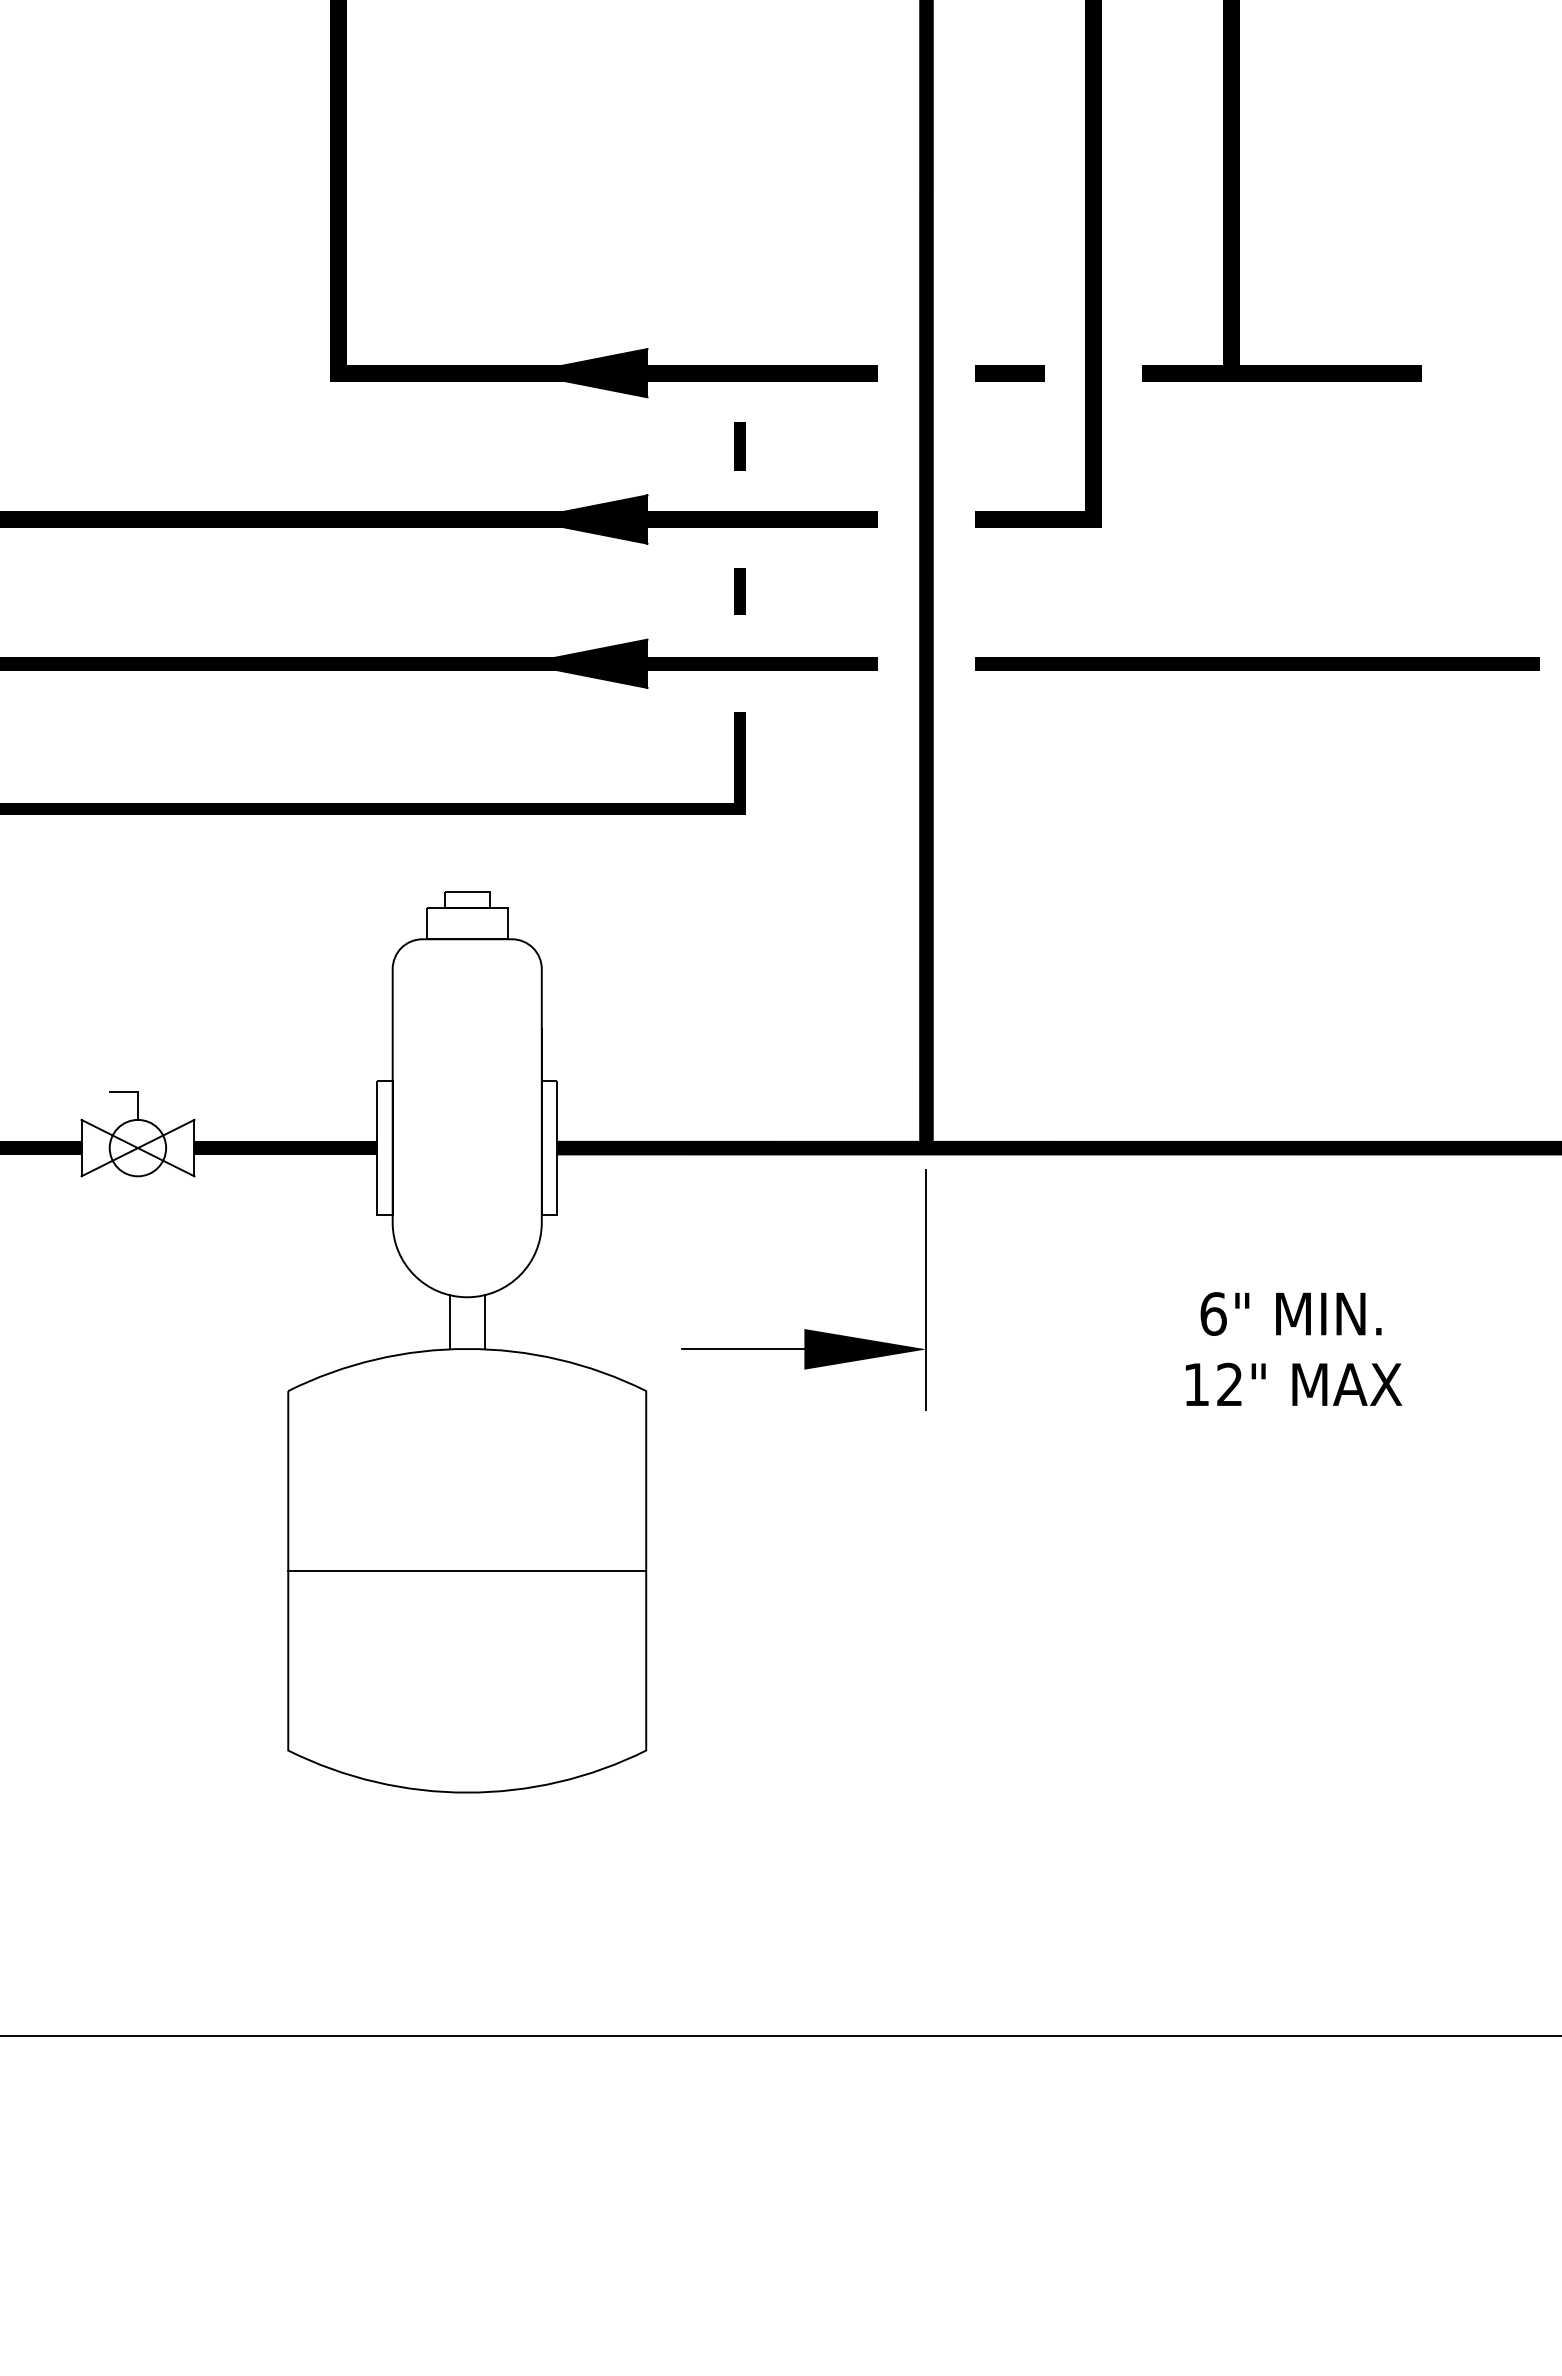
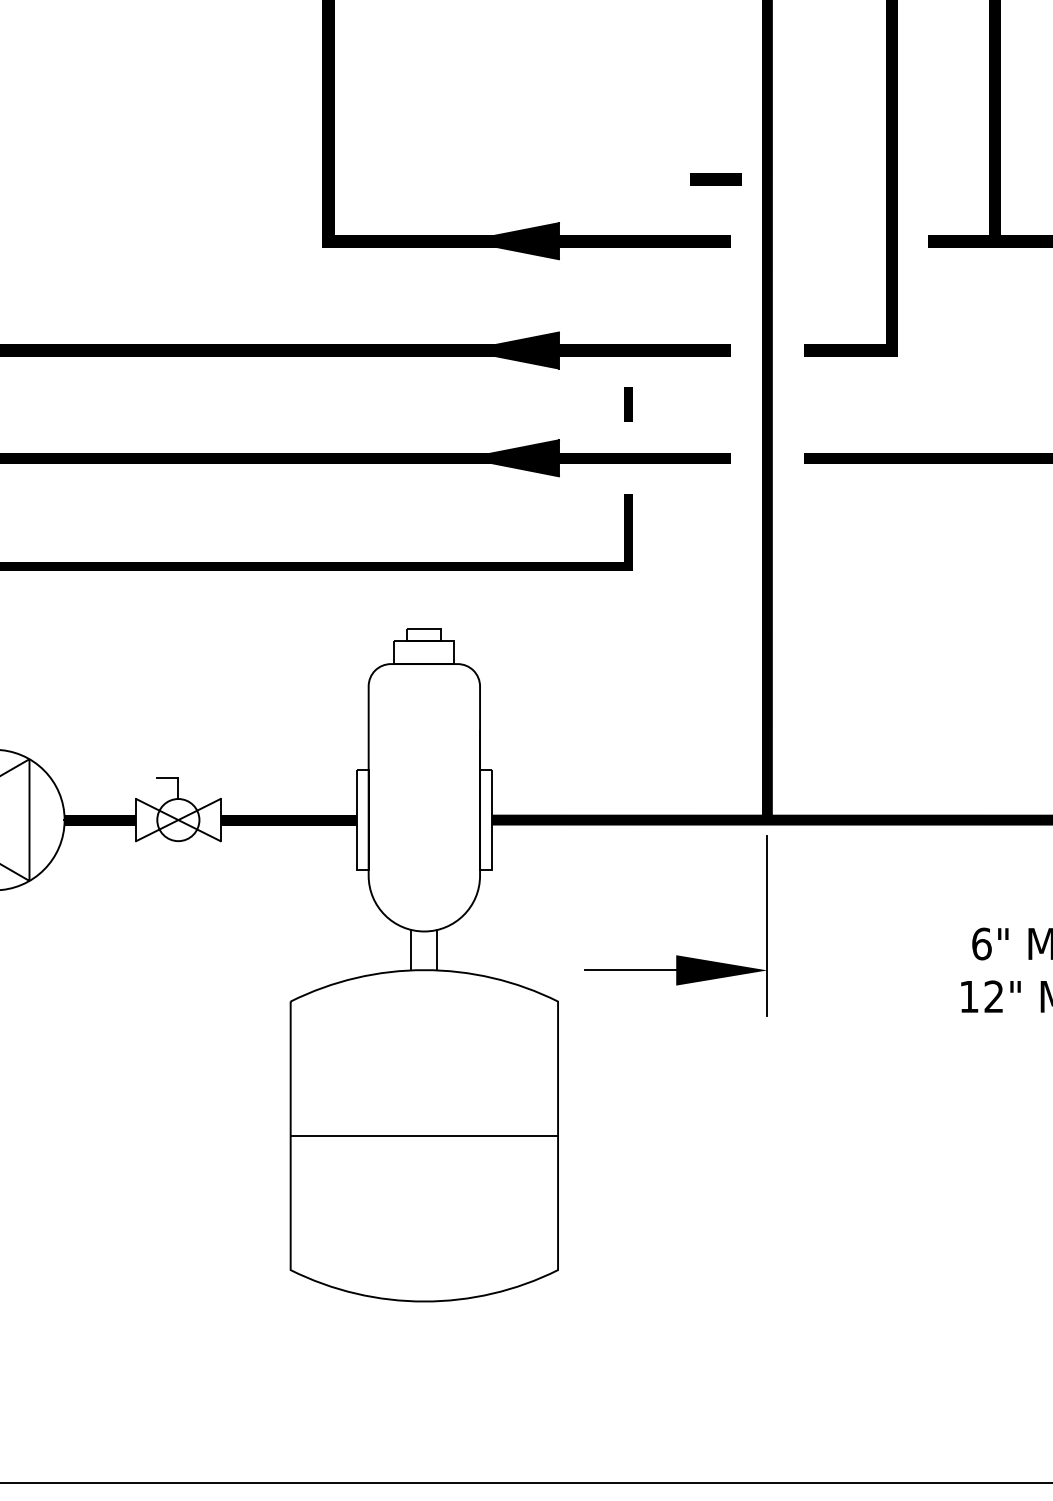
line: (1009, 373) -> (715, 179), moved
line: (739, 446) -> (627, 295), removed

